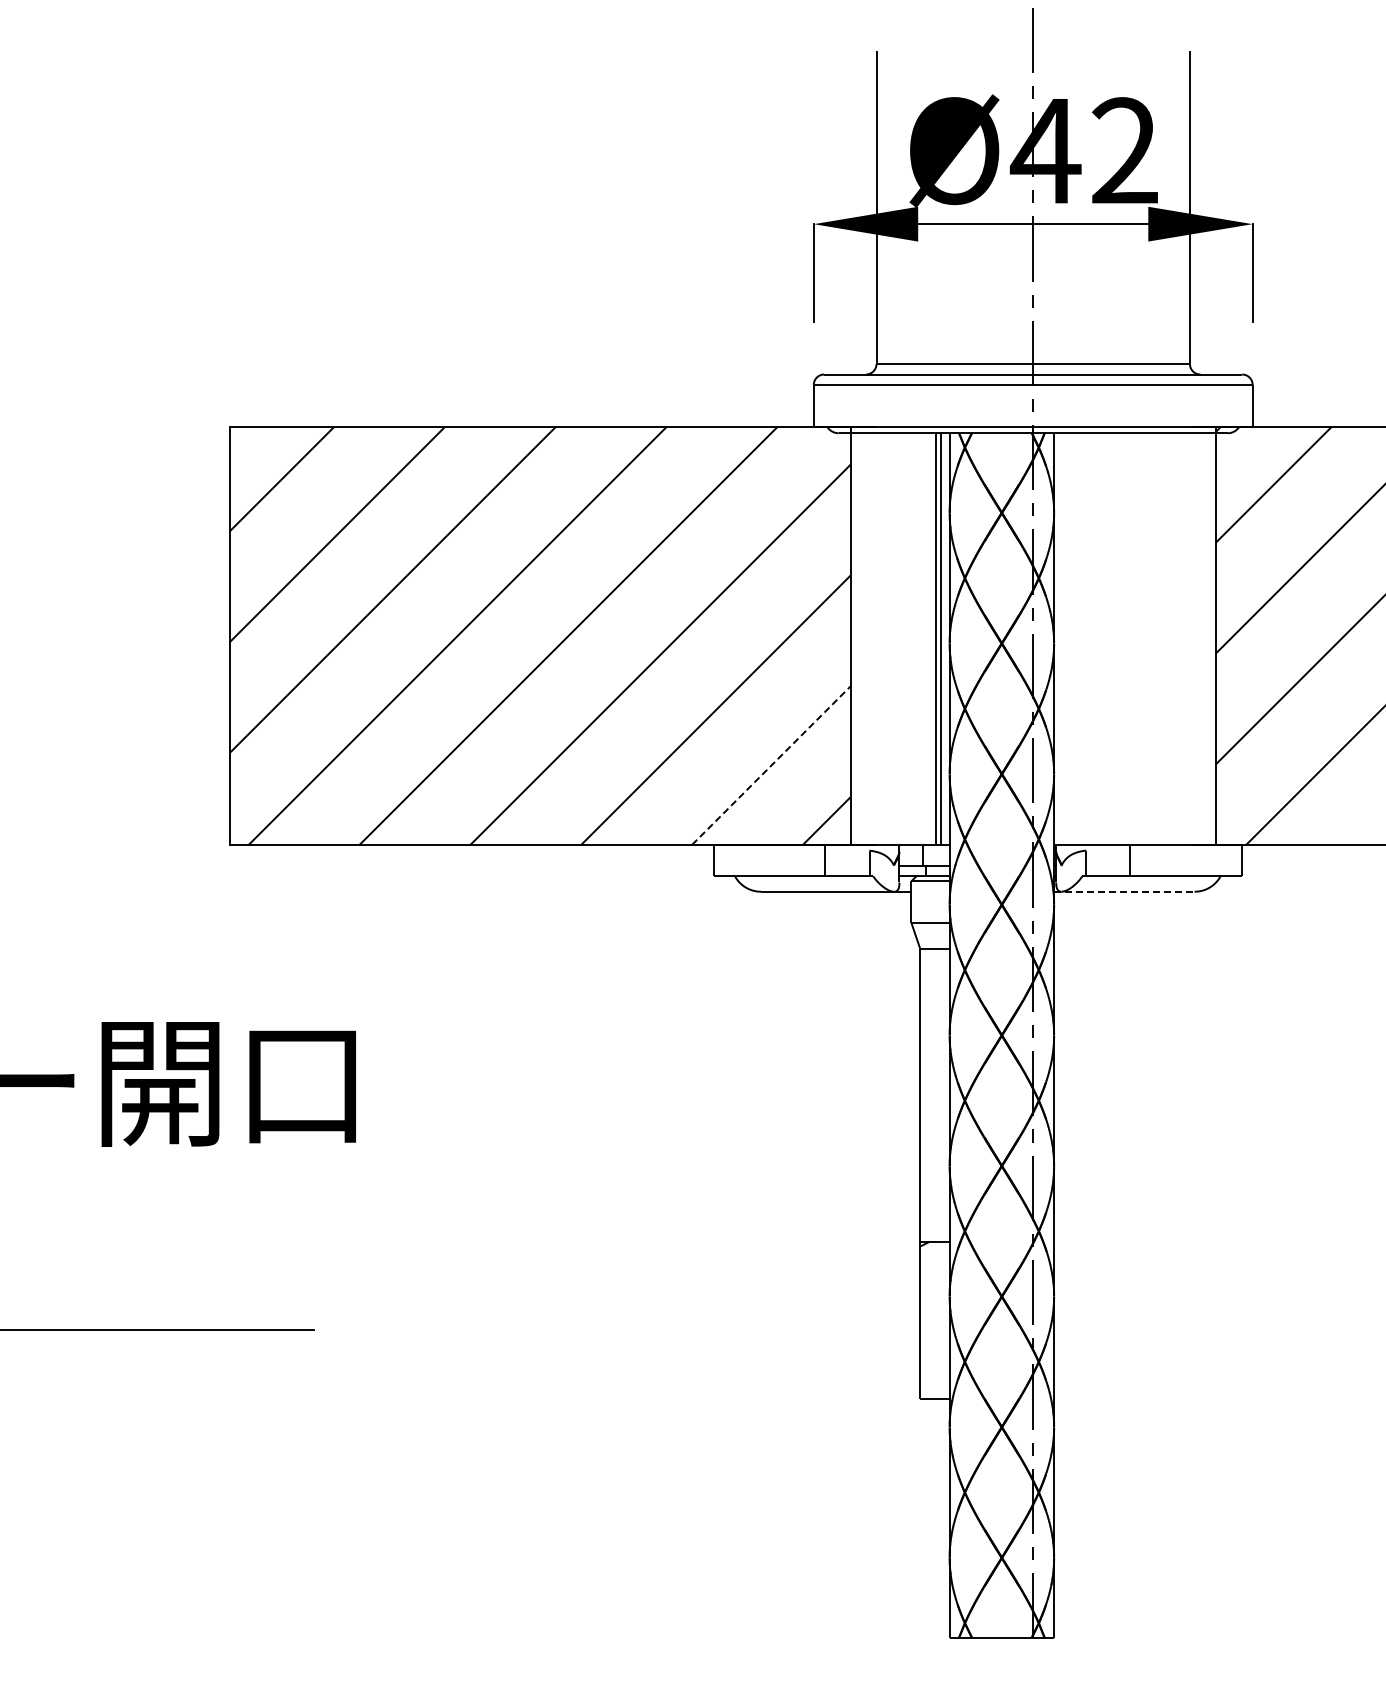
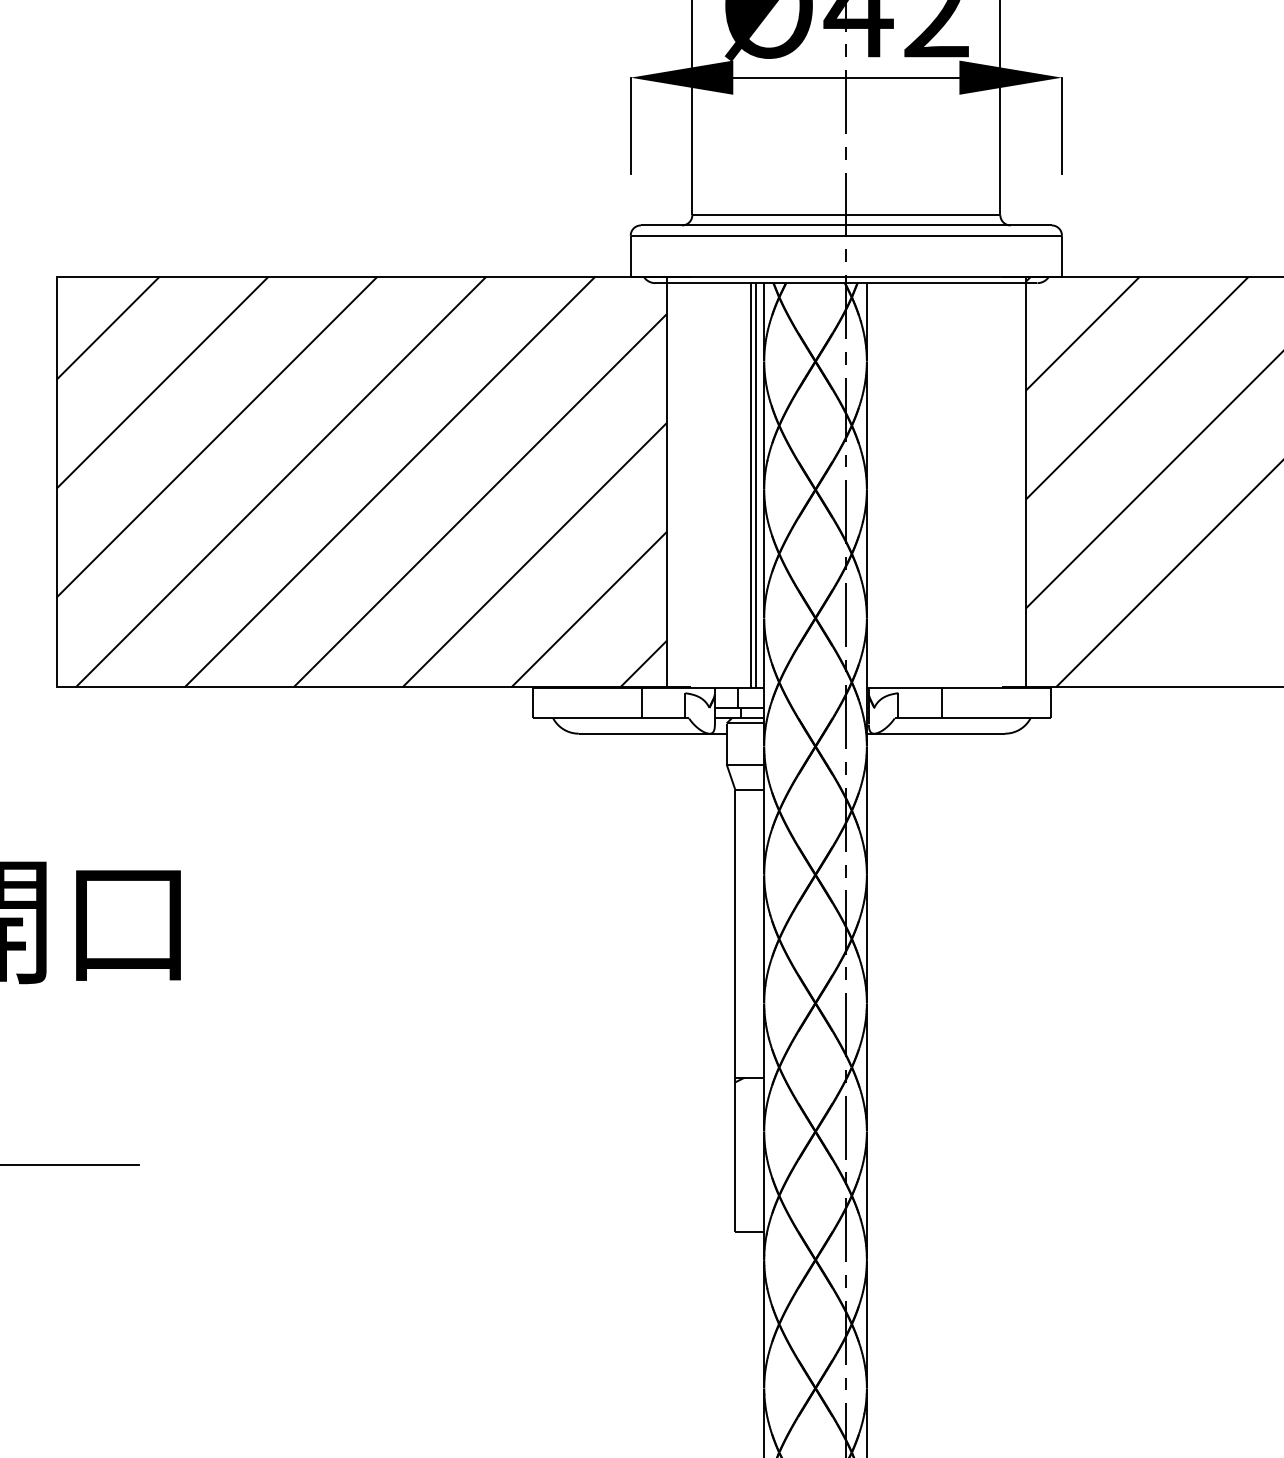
line: (771, 765) -> (589, 609), dashed -> solid
line: (1124, 891) -> (936, 733), dashed -> solid

